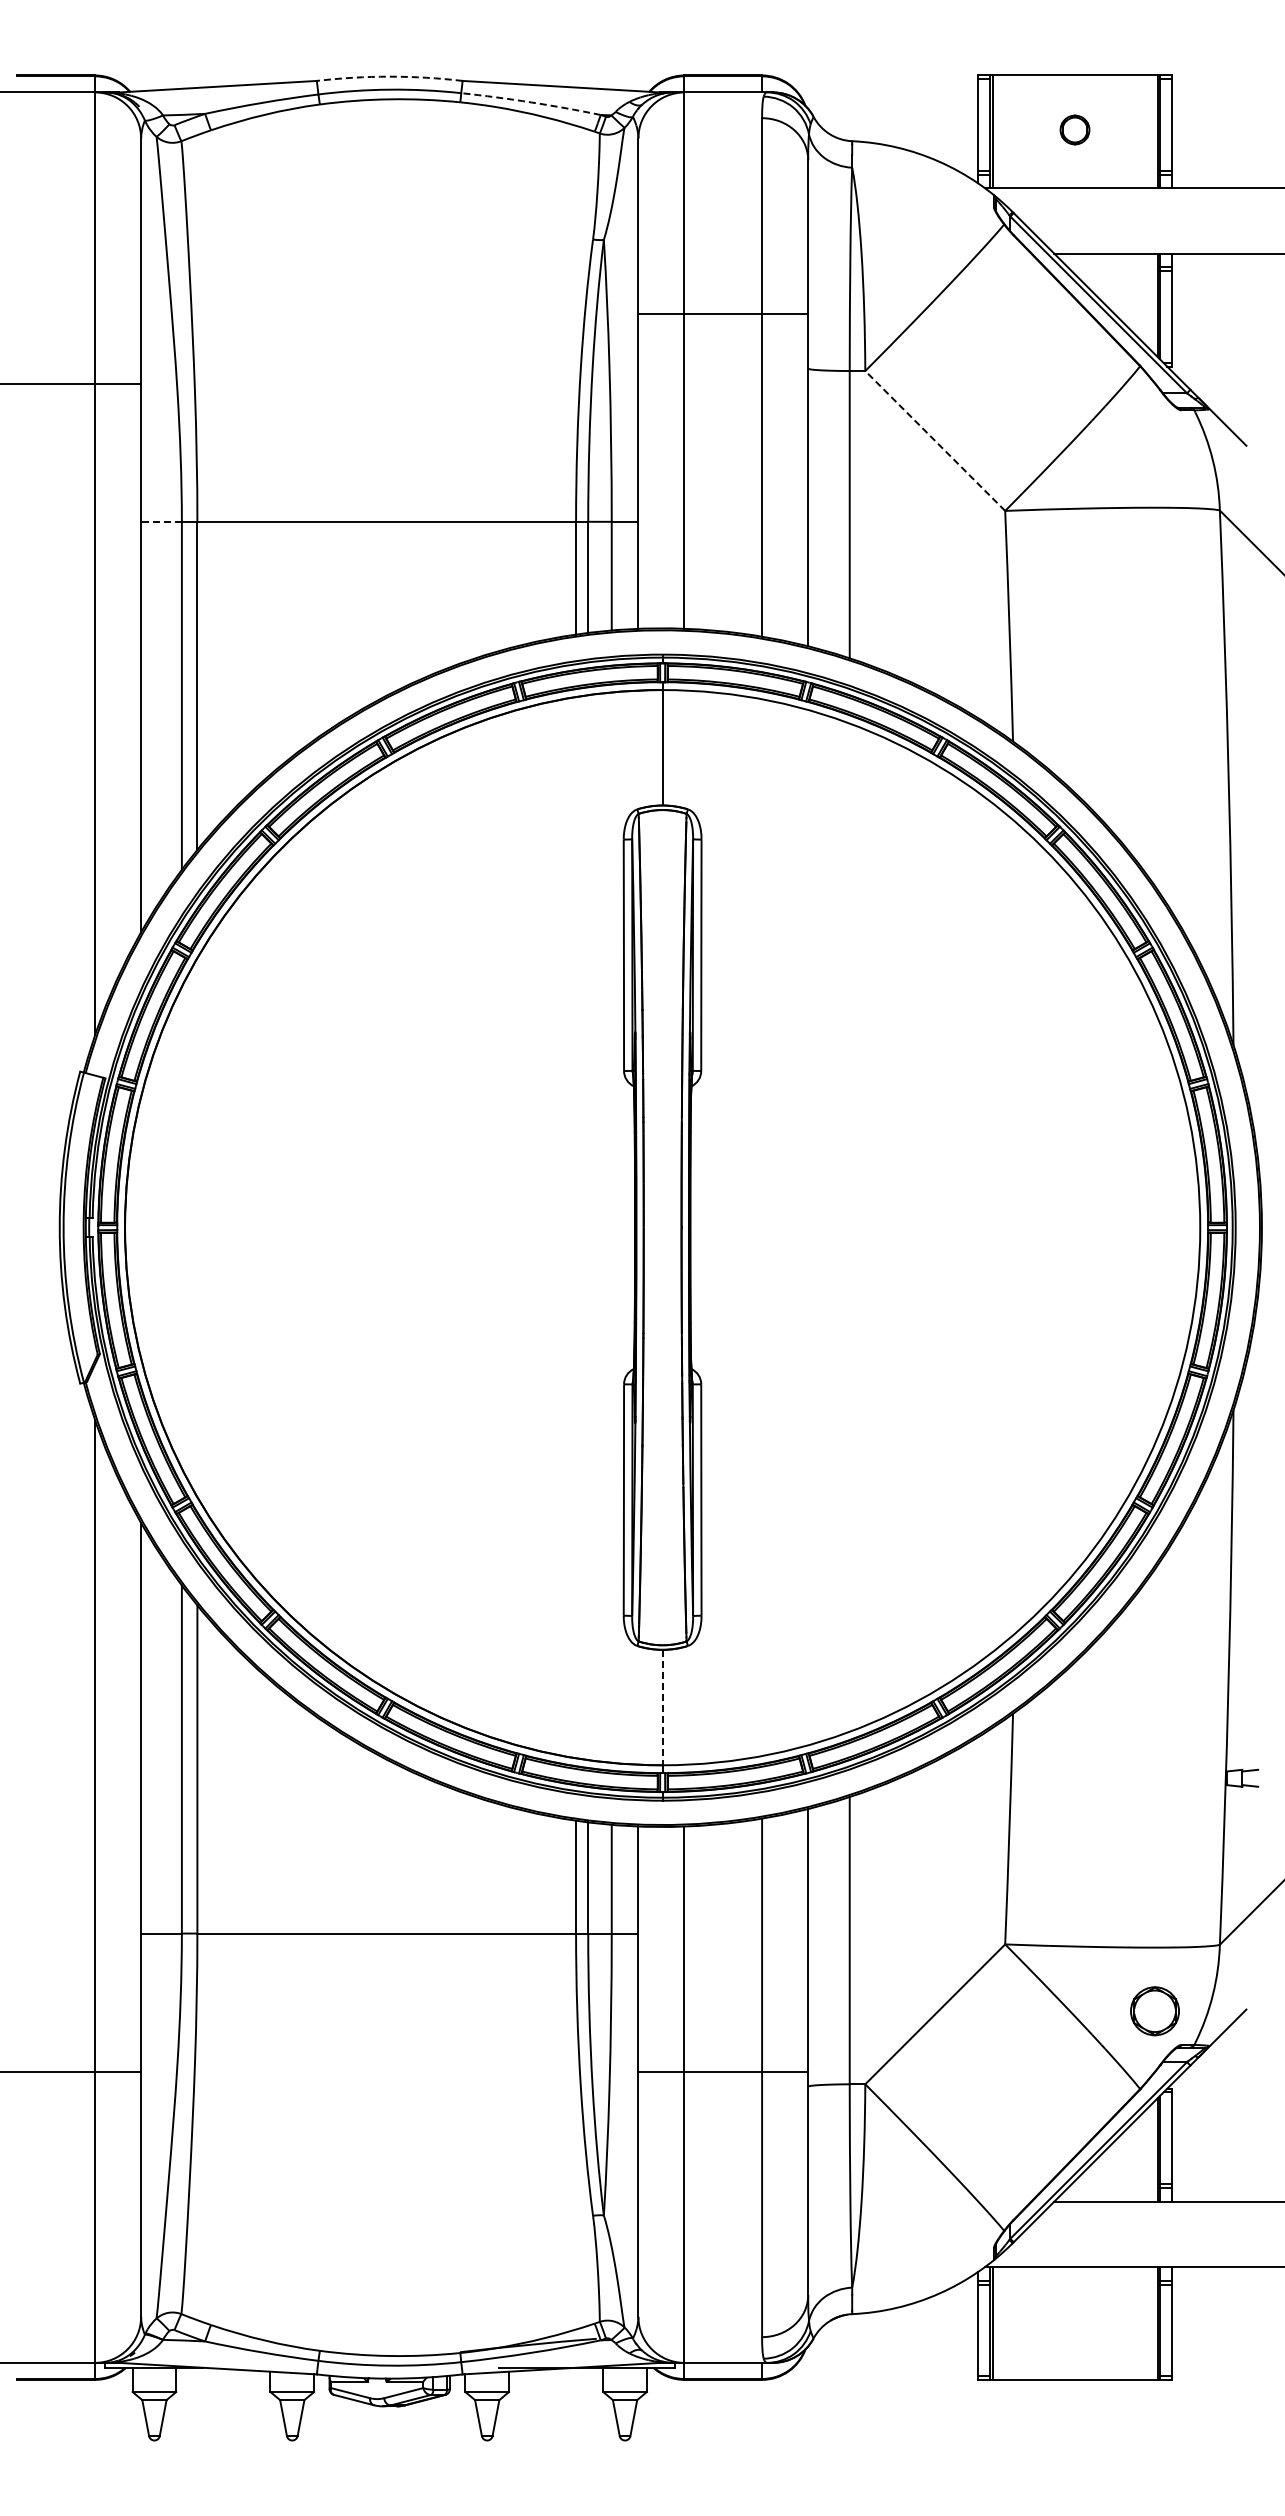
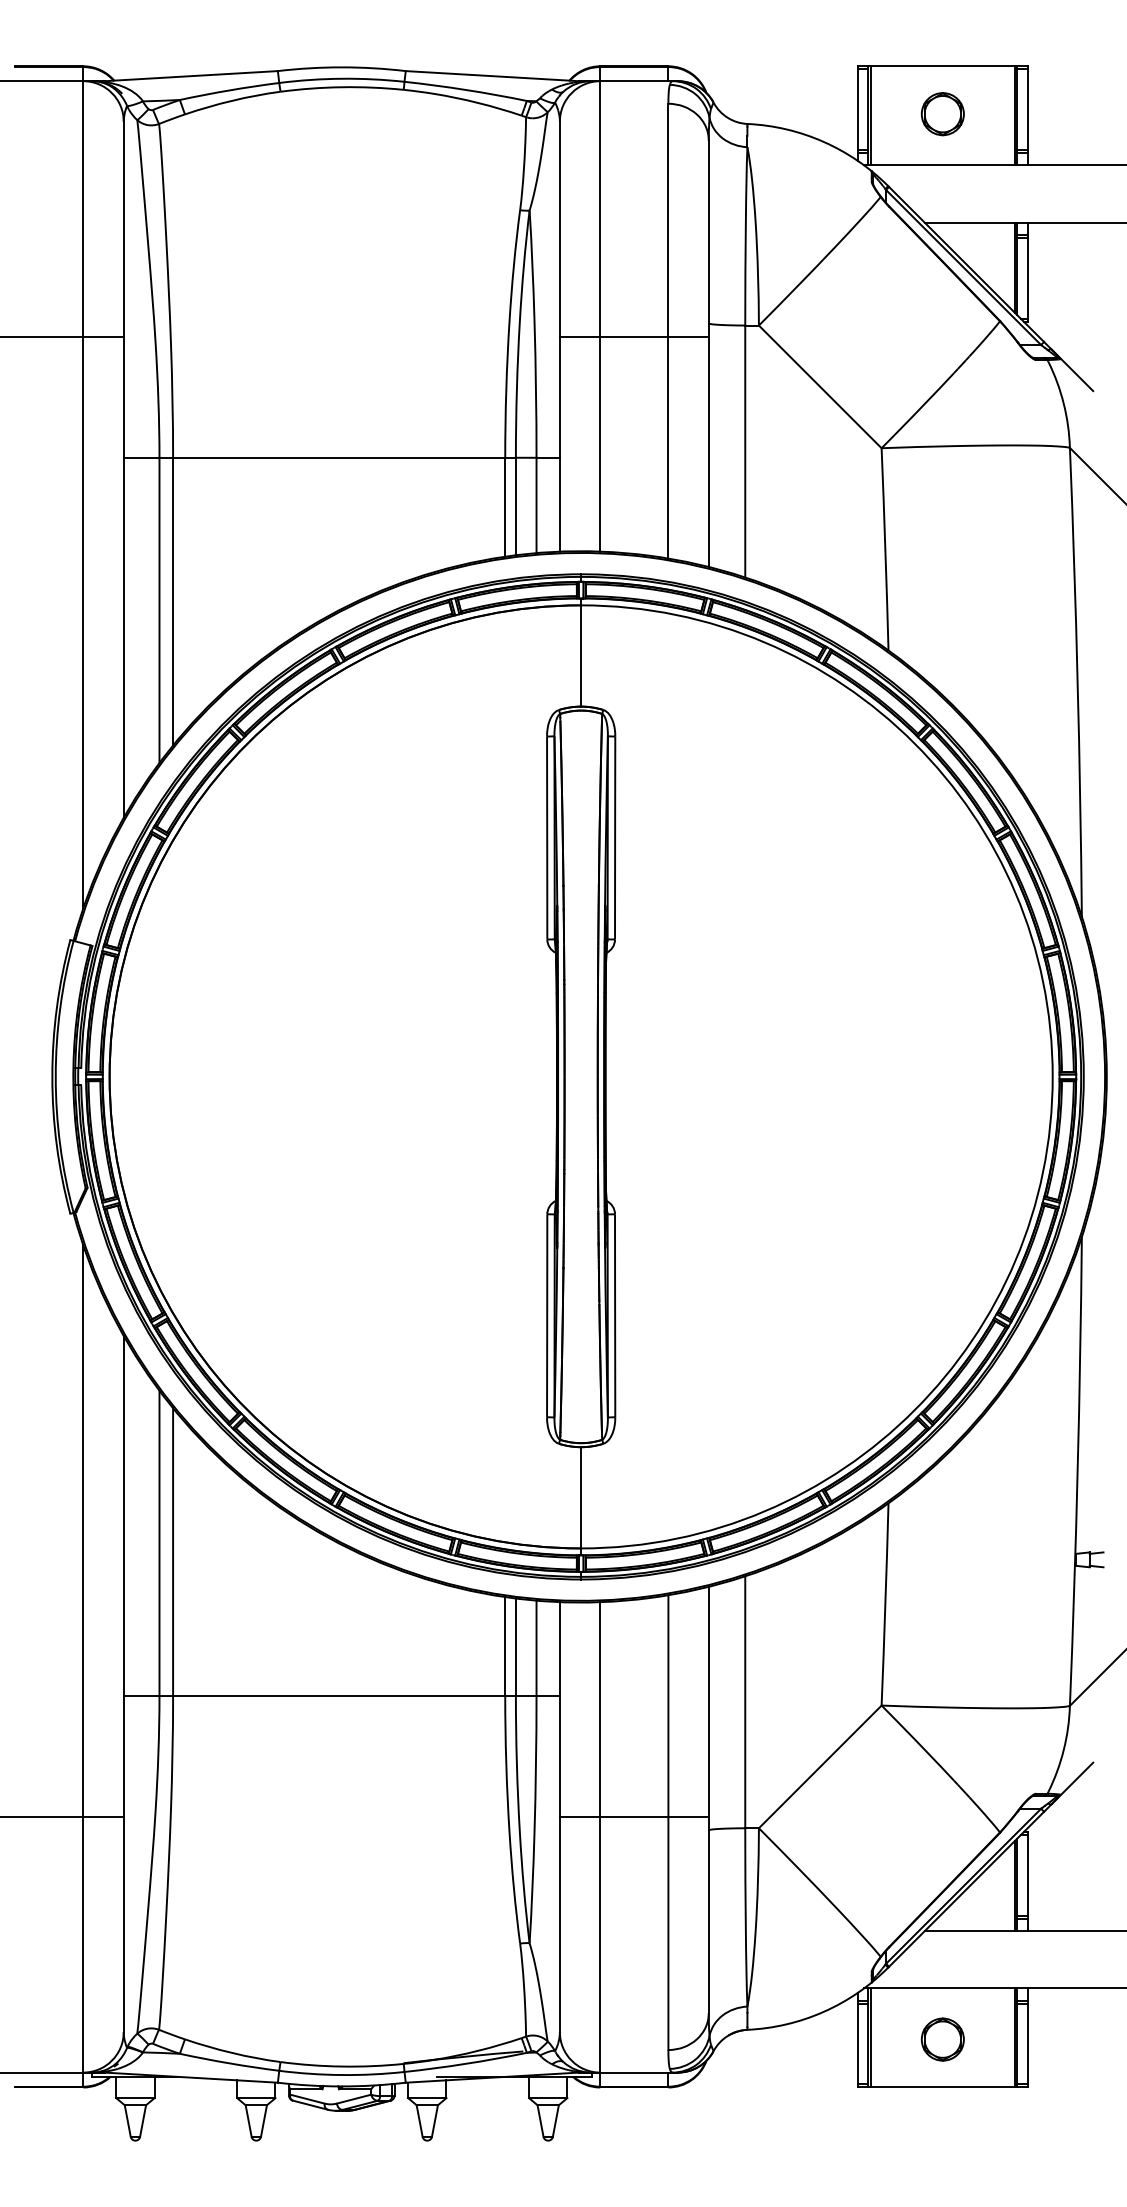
arc: (389, 76) -> (341, 67), dashed -> solid
arc: (531, 102) -> (466, 90), dashed -> solid
part: (1074, 129) -> (942, 113), size x1.67
line: (723, 313) -> (634, 336), moved
line: (935, 440) -> (820, 386), dashed -> solid
line: (161, 521) -> (141, 457), dashed -> solid
line: (662, 1707) -> (581, 1497), dashed -> solid
part: (1154, 2011) -> (942, 2039), moved

